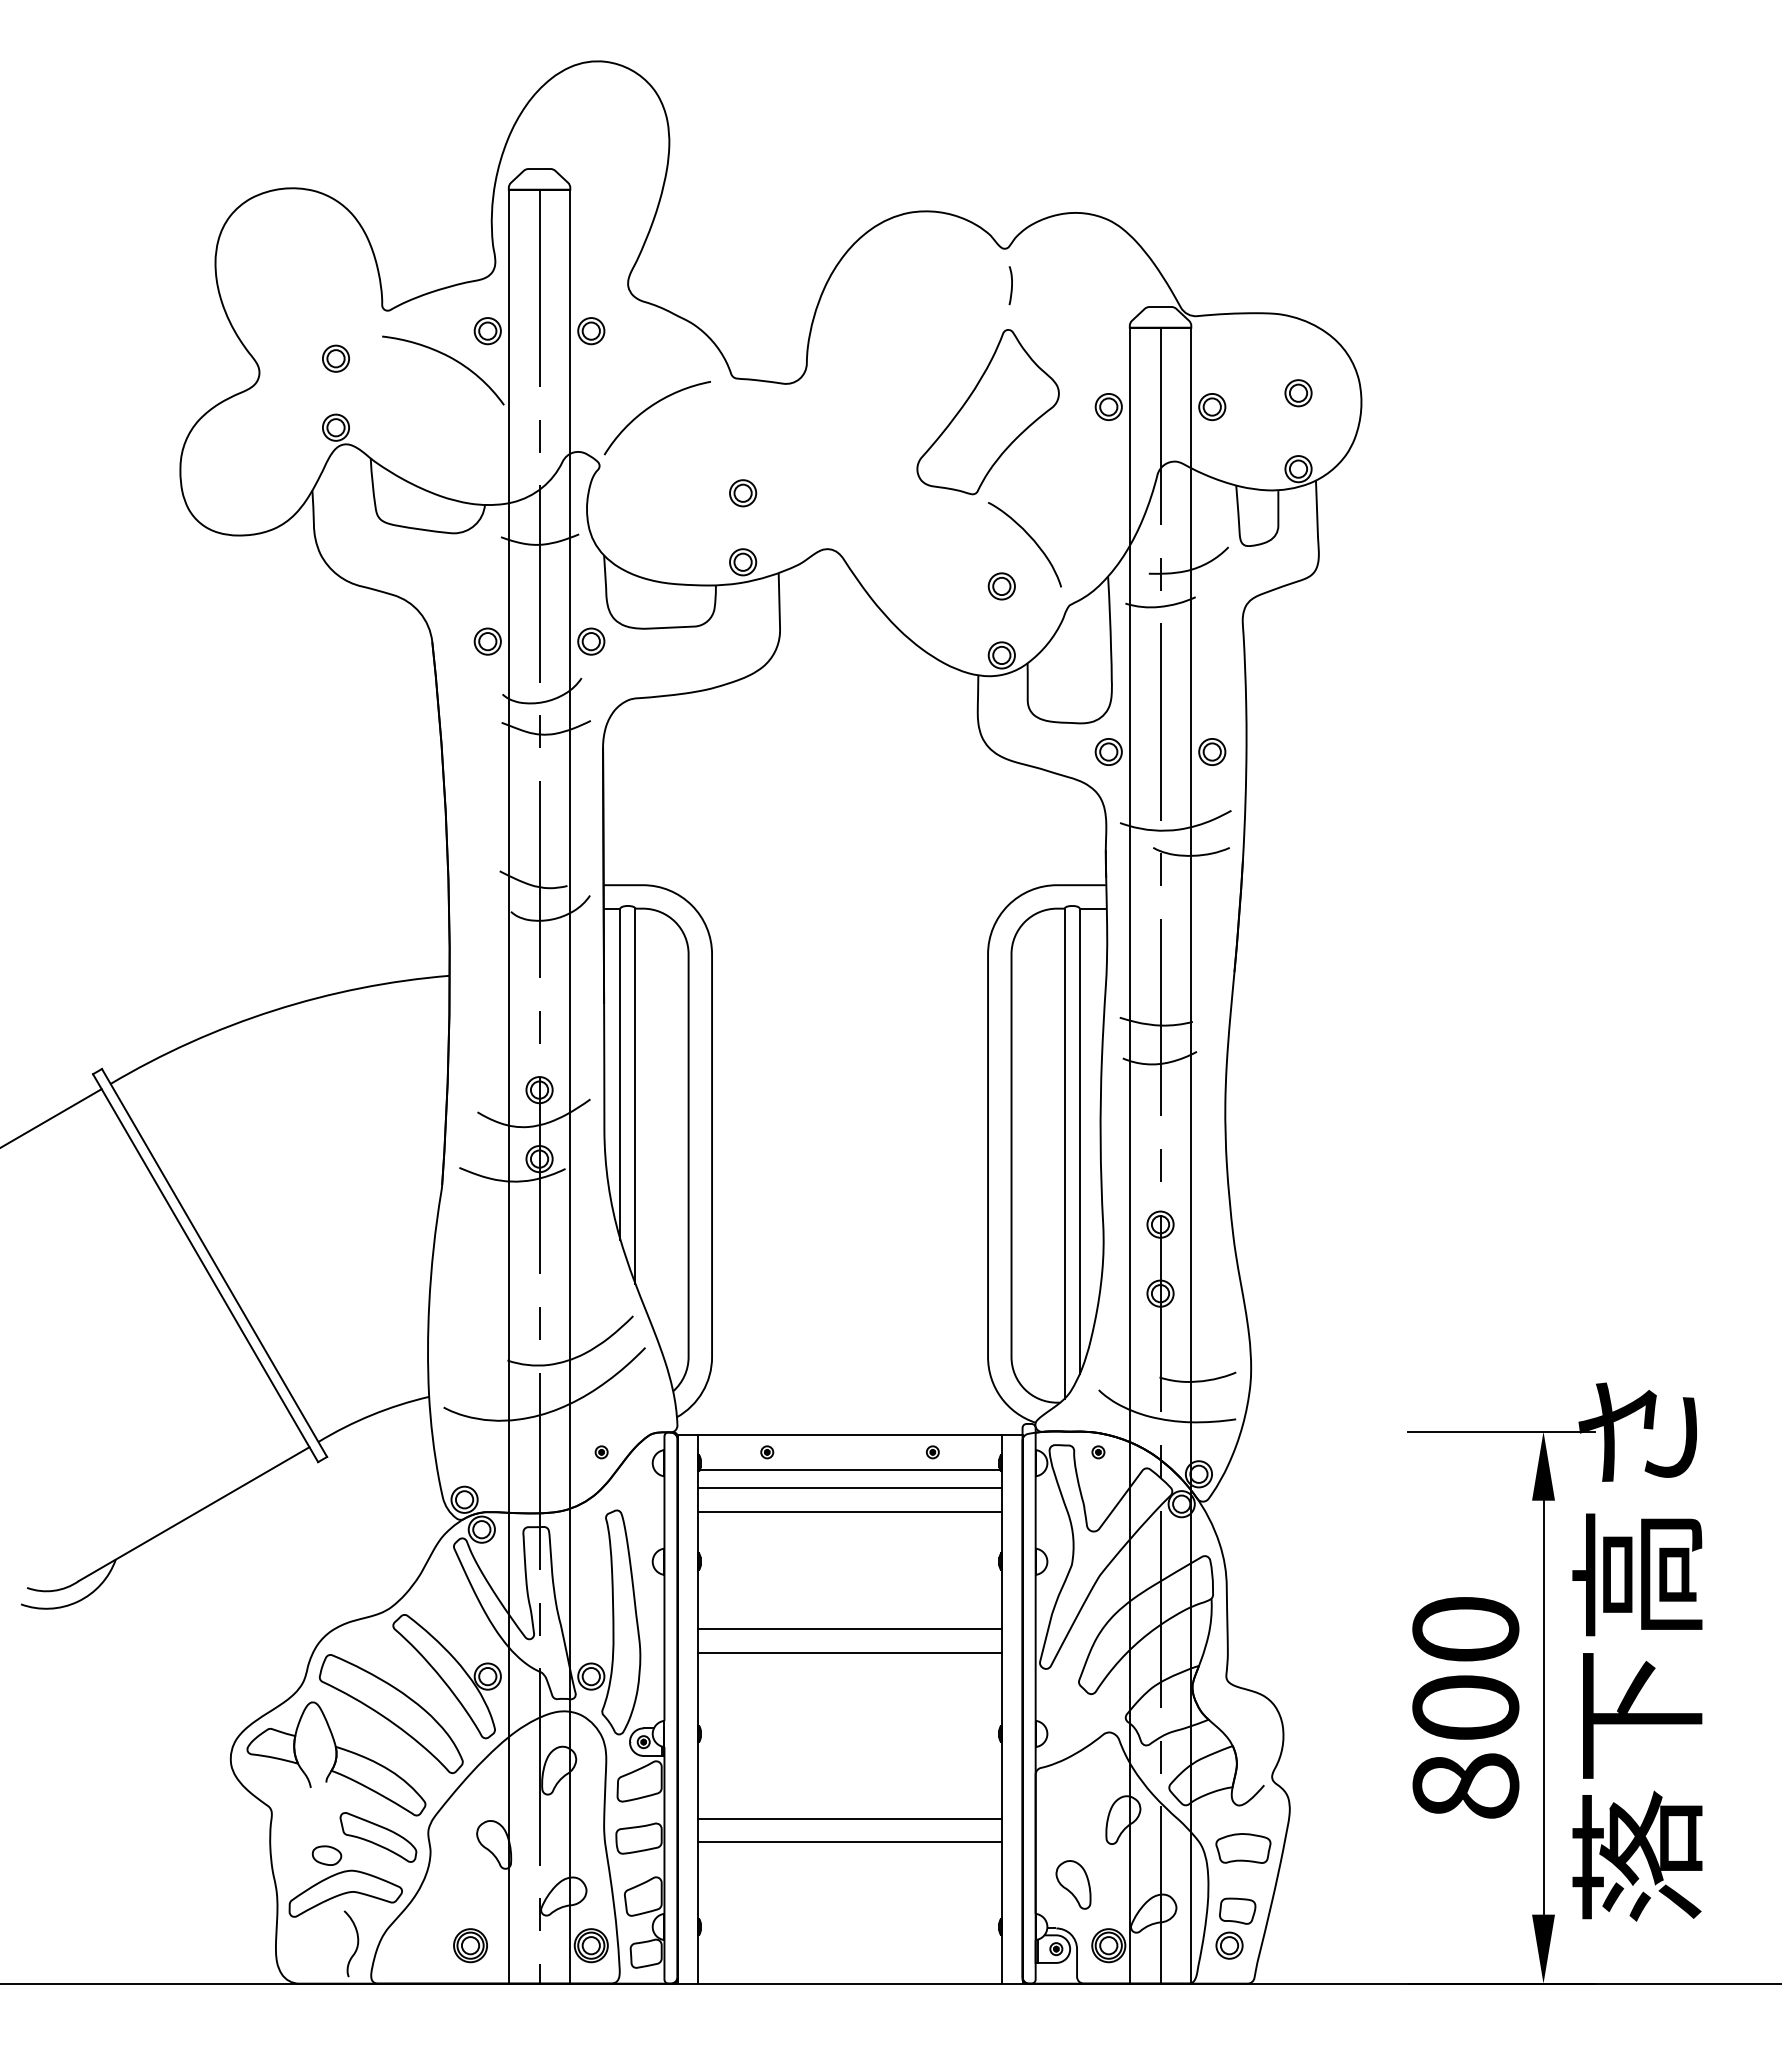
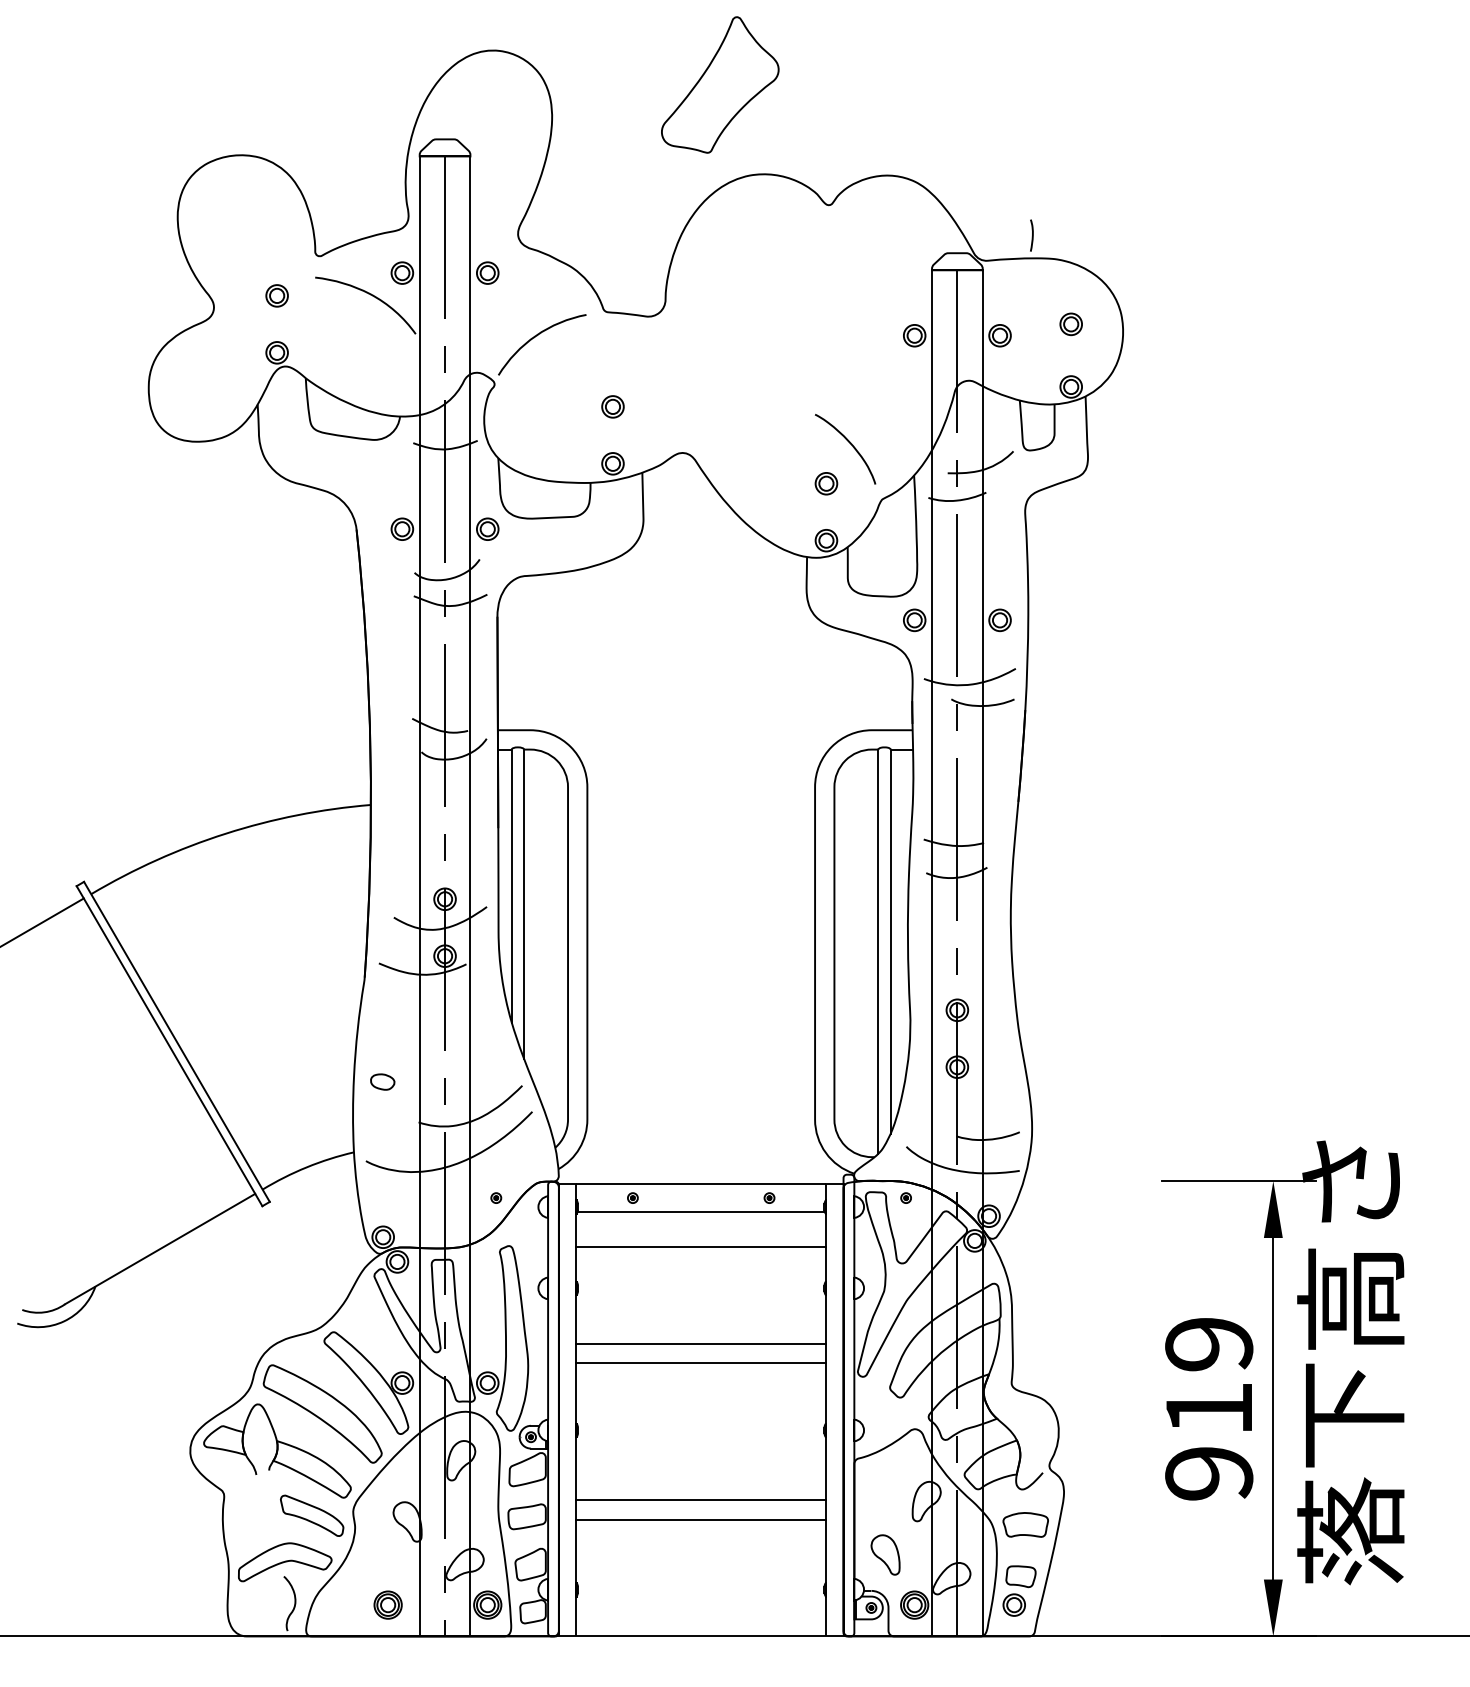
curve: (1011, 285) -> (1032, 235), moved
part: (987, 412) -> (719, 85), moved
line: (849, 1488) -> (700, 1227), removed
text: (1465, 1707) -> (1208, 1408), 800 -> 919
part: (326, 1855) -> (382, 1081), moved

